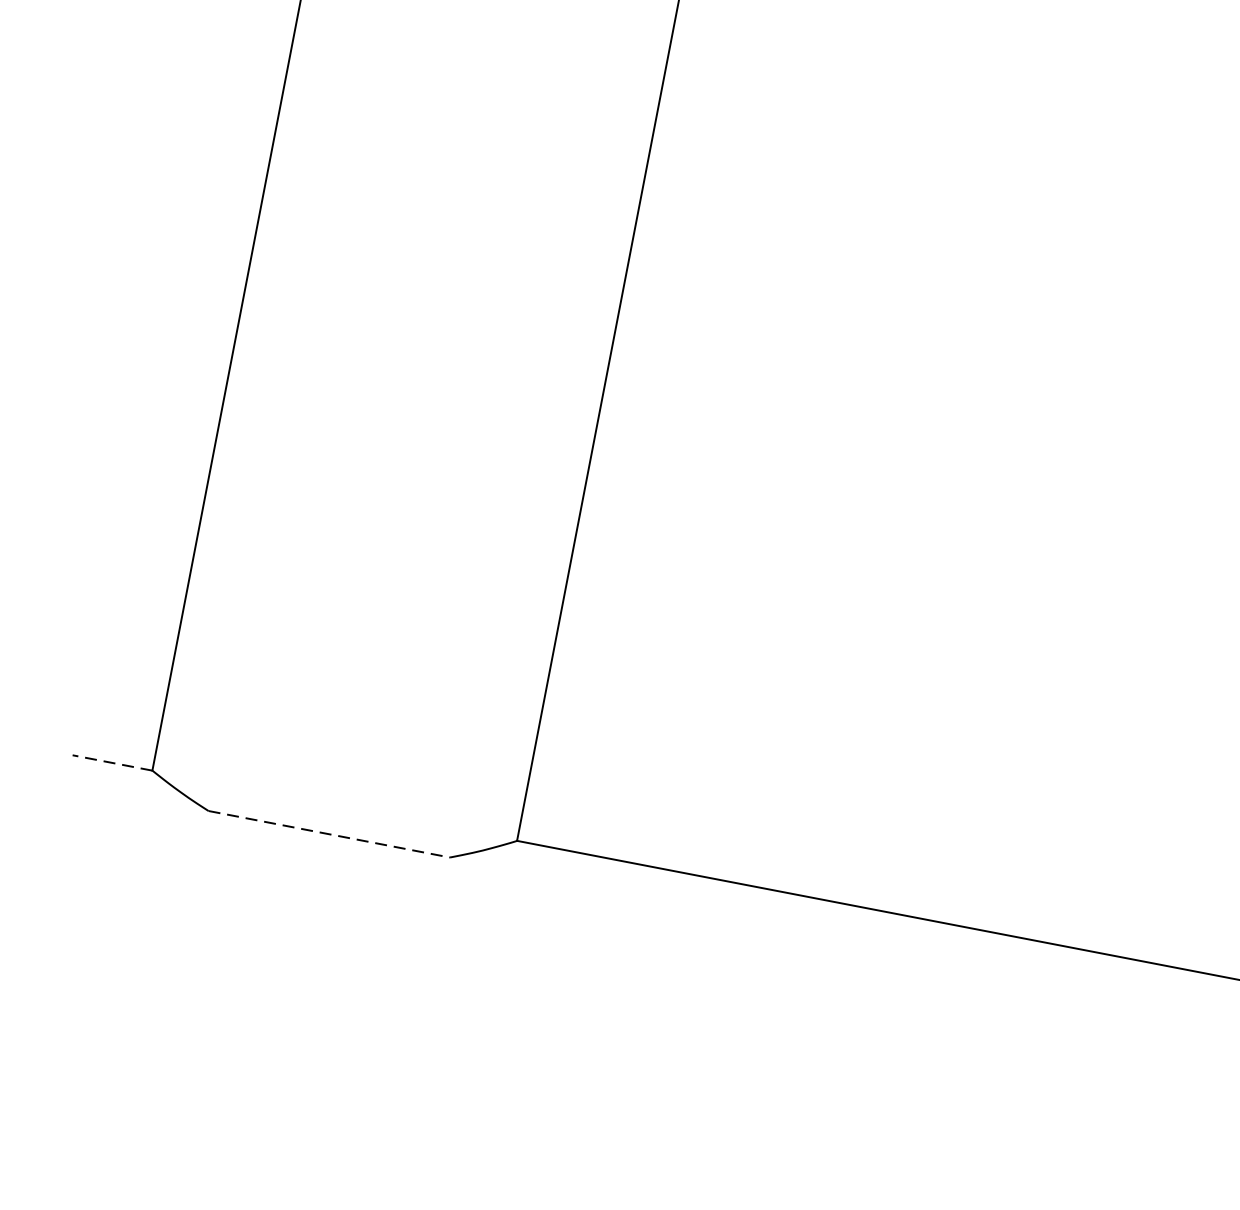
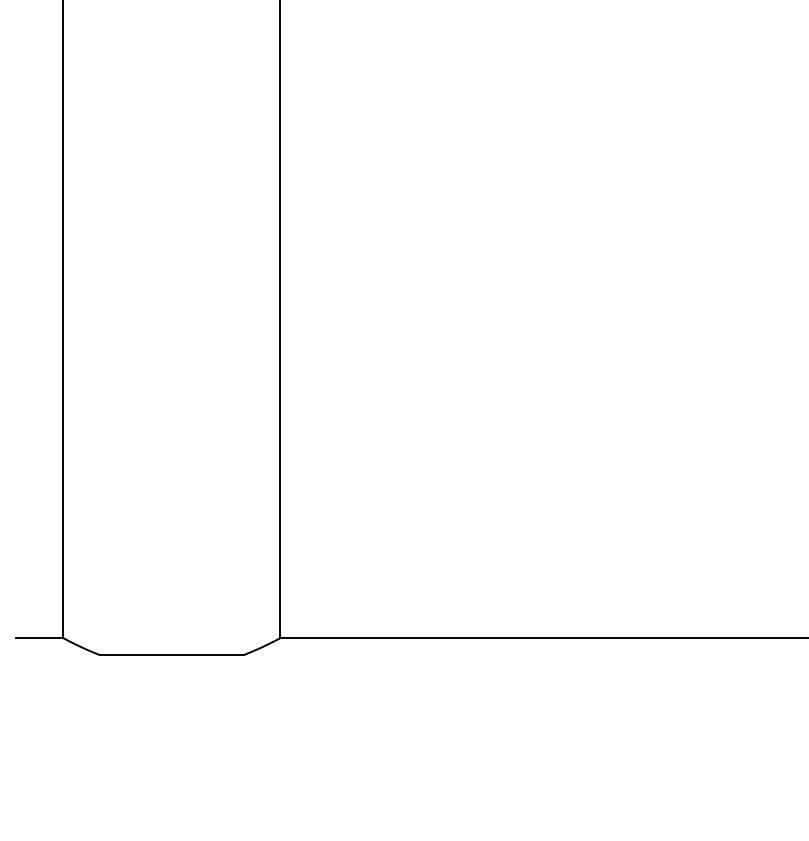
line: (111, 763) -> (39, 638), dashed -> solid
line: (328, 834) -> (171, 655), dashed -> solid

